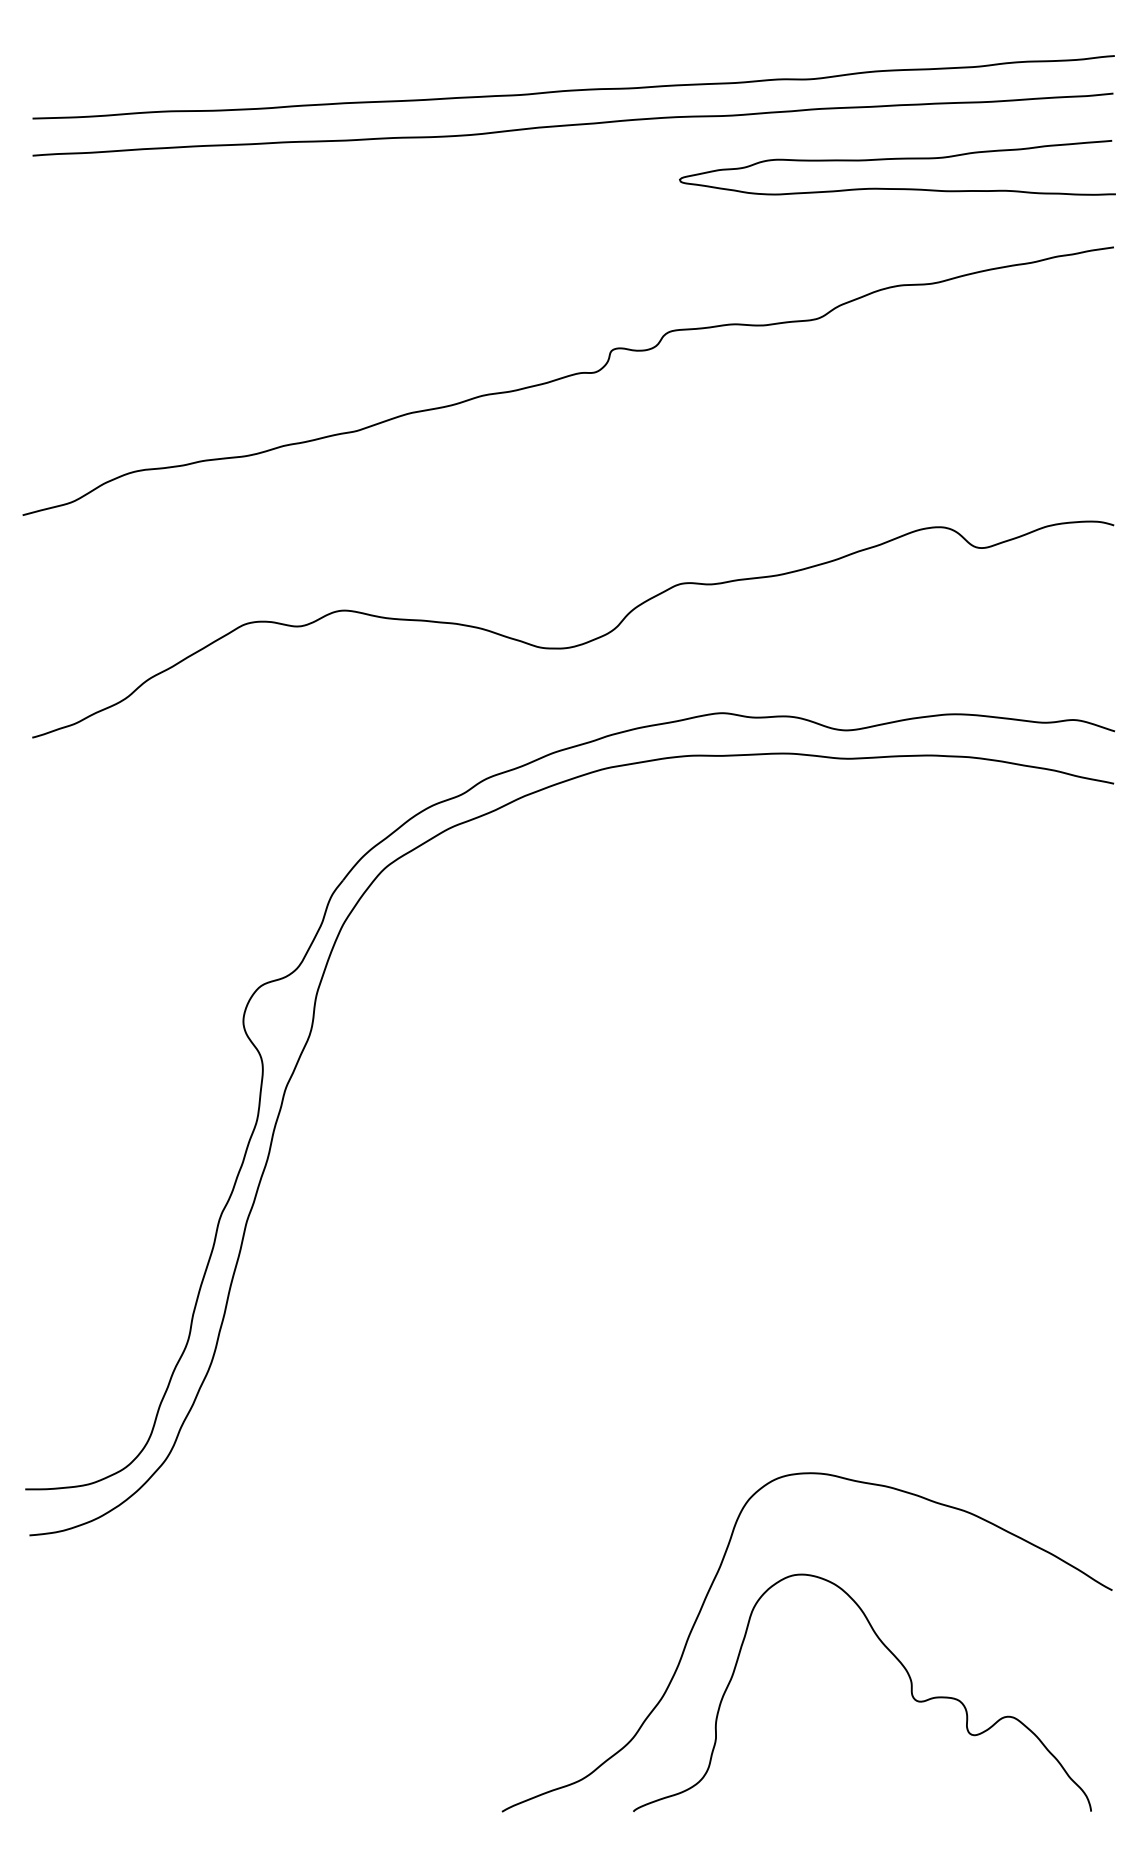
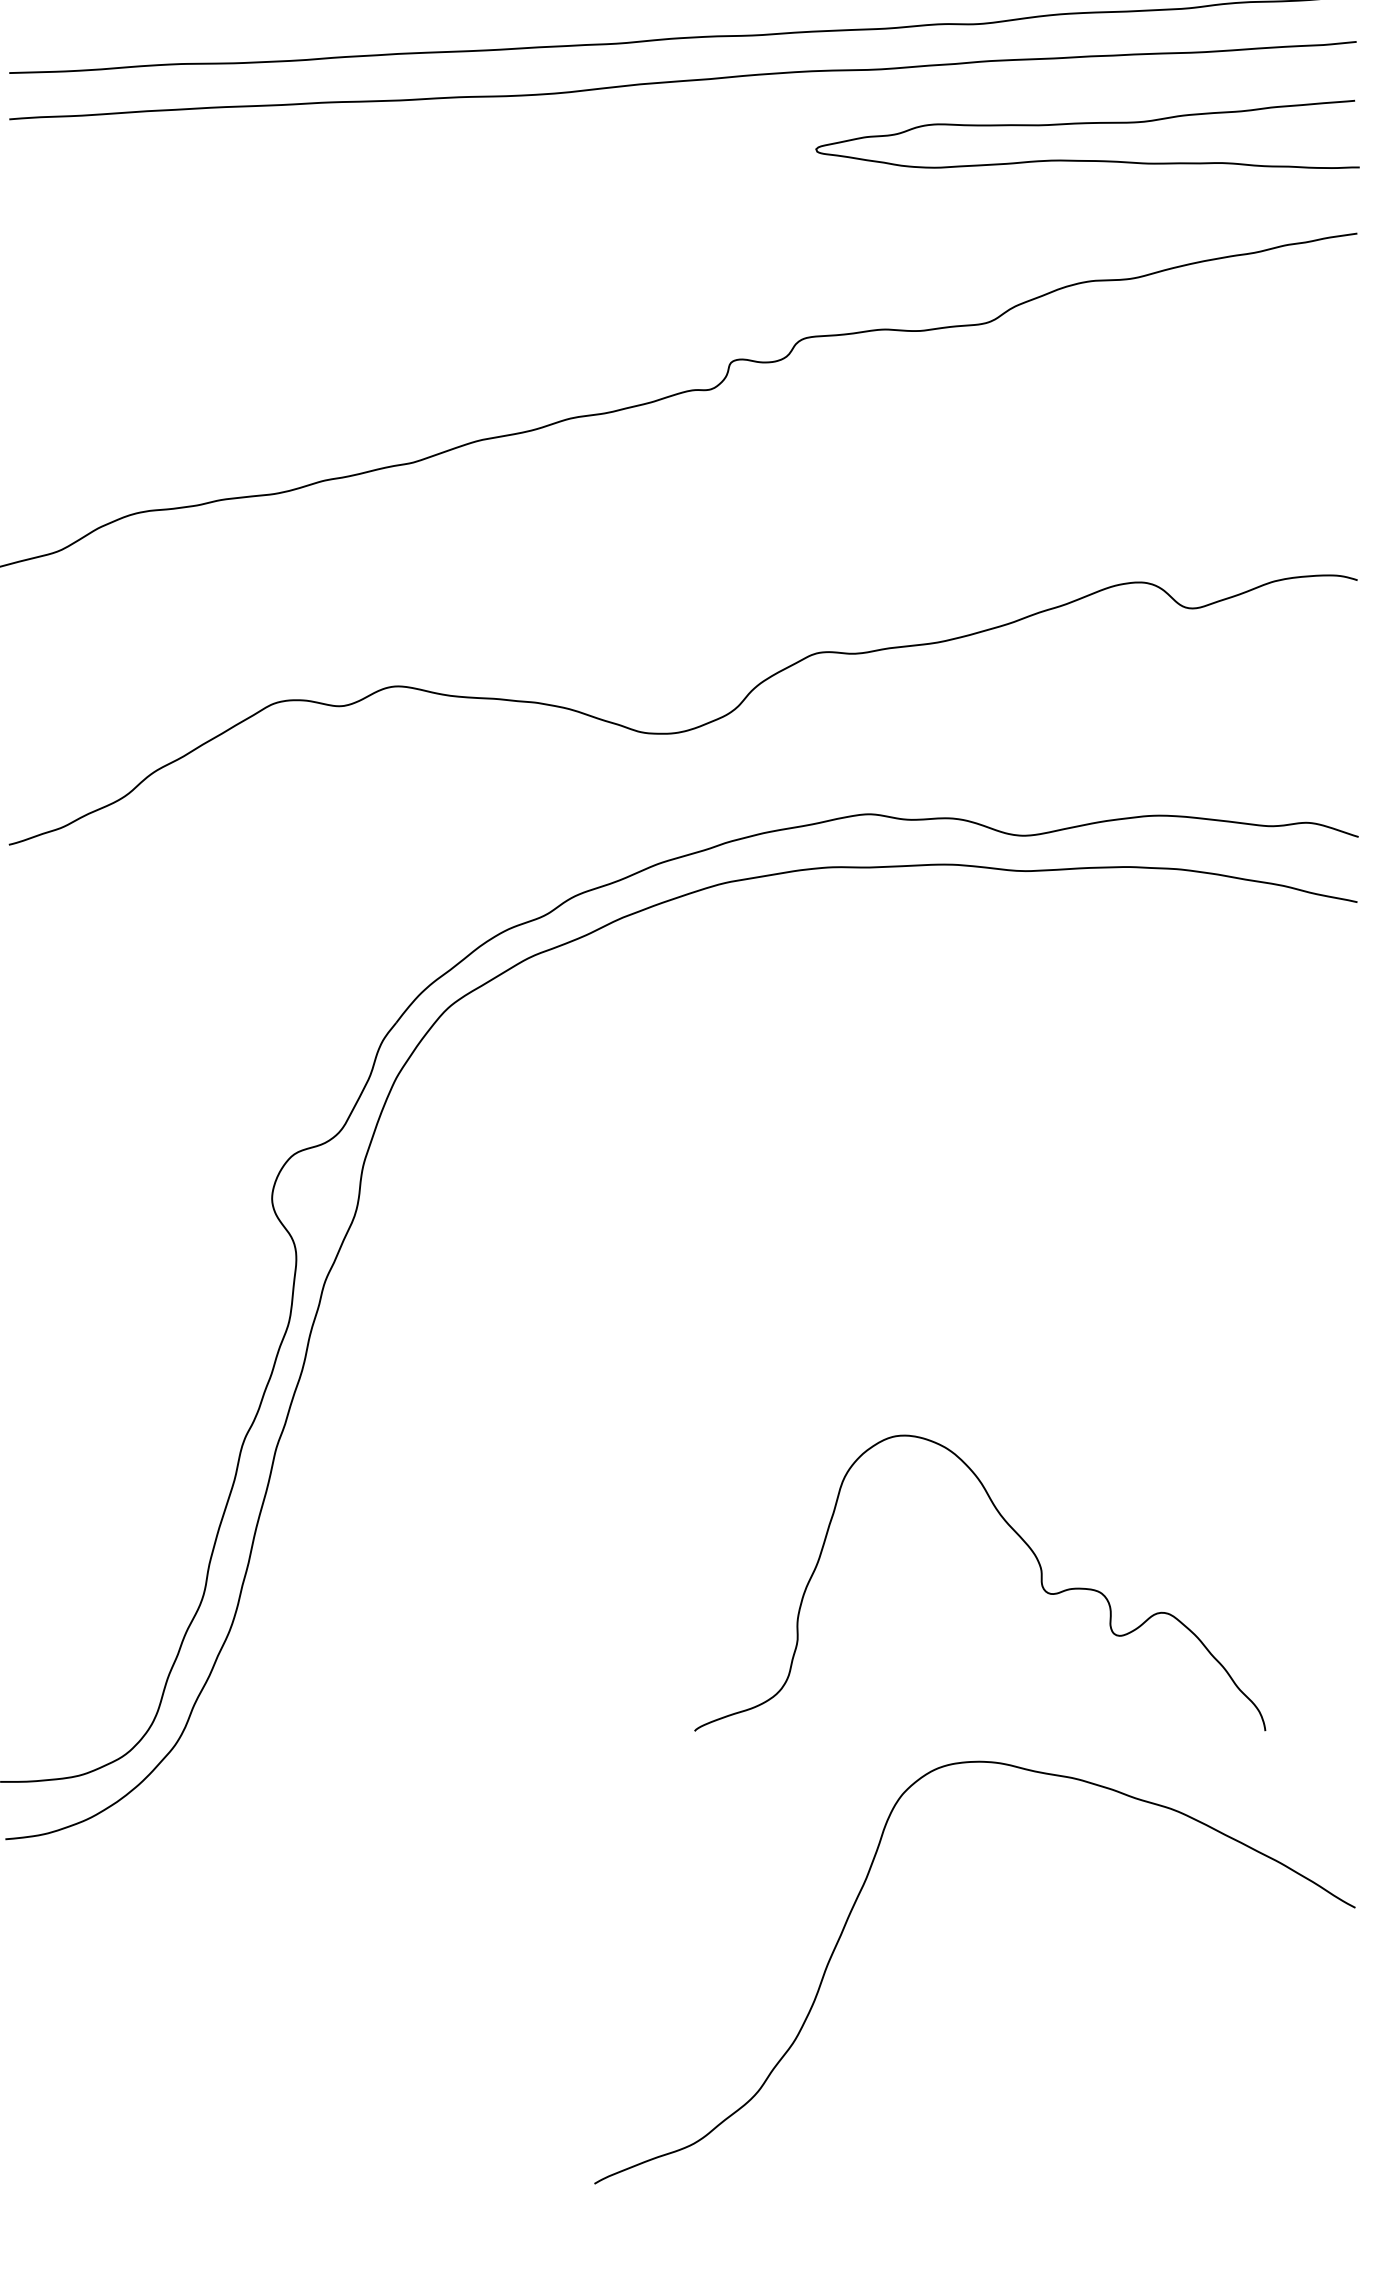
curve: (900, 1664) -> (1027, 1547), moved

